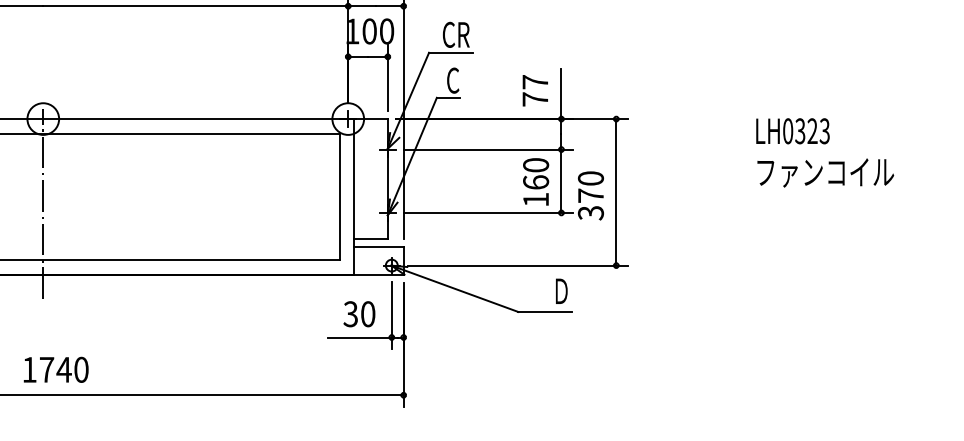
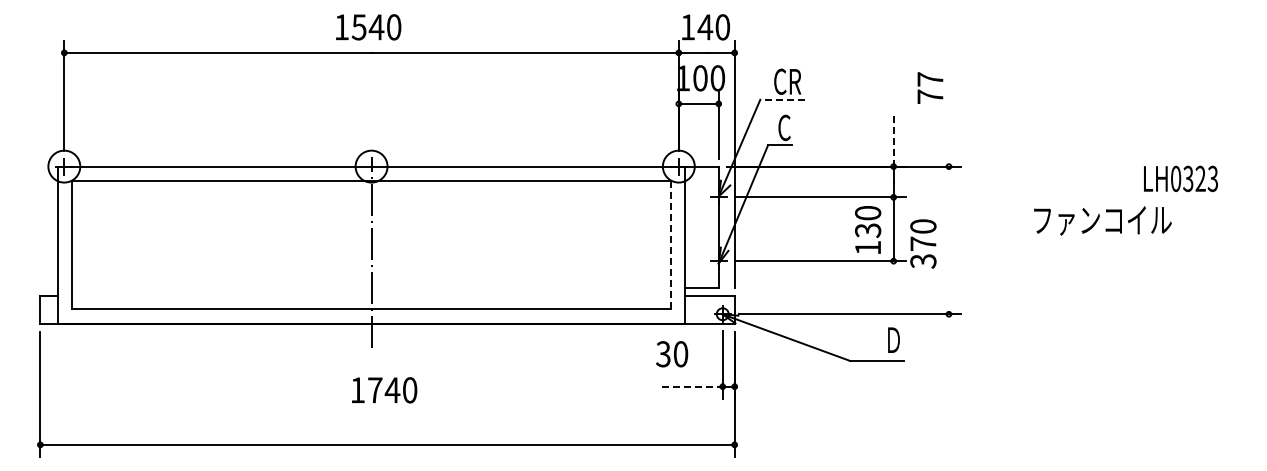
line: (450, 52) -> (781, 99), solid -> dashed
text: (535, 90) -> (930, 87), moved
line: (561, 94) -> (893, 141), solid -> dashed
text: (792, 130) -> (1180, 178), moved
text: (825, 172) -> (1102, 220), moved
text: (536, 182) -> (868, 230), 160 -> 130
line: (615, 192) -> (948, 240), removed
line: (339, 197) -> (670, 245), solid -> dashed
text: (359, 314) -> (672, 354), moved
line: (359, 337) -> (690, 386), solid -> dashed
text: (56, 370) -> (384, 390), moved

